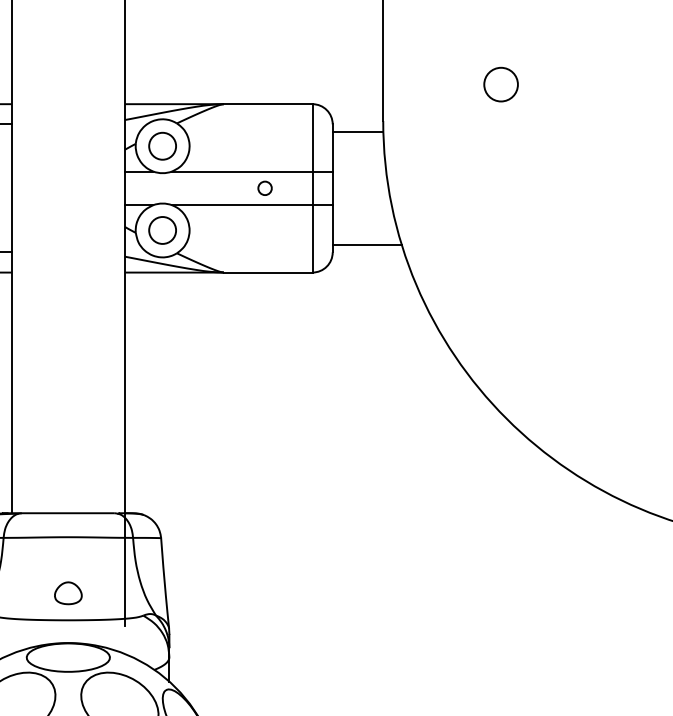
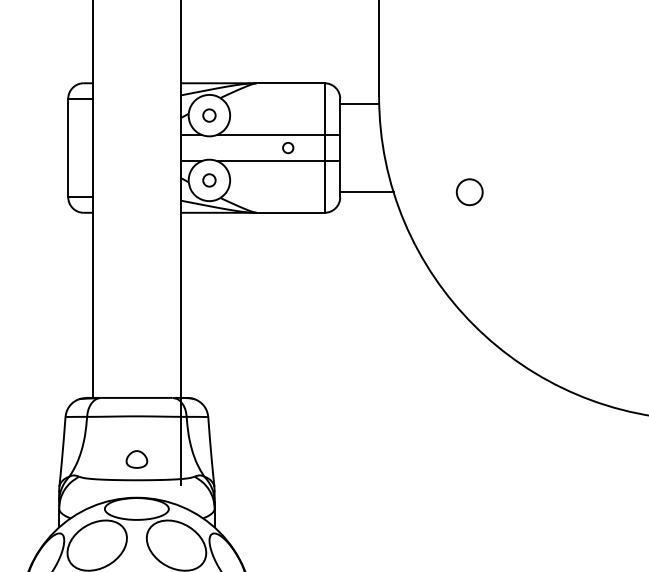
circle: (500, 84) -> (469, 192), moved
circle: (162, 146) -> (209, 115), size x0.6
circle: (162, 230) -> (209, 180), size x0.6

